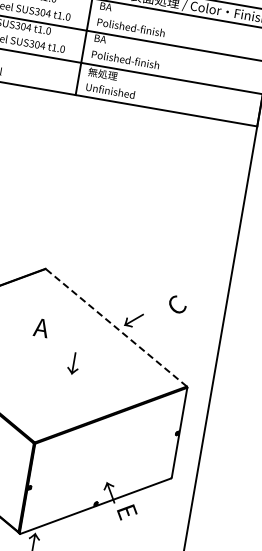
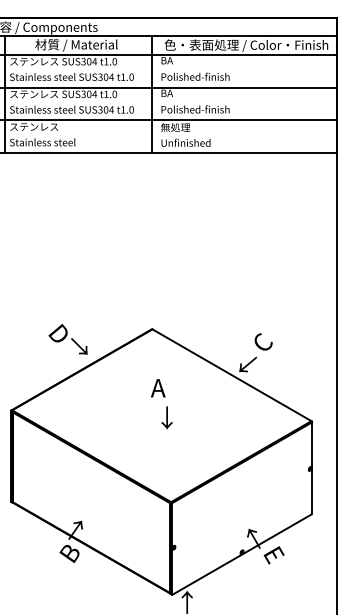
text: (177, 304) -> (263, 341), moved
line: (115, 327) -> (231, 375), dashed -> solid
text: (73, 363) -> (166, 417), moved

